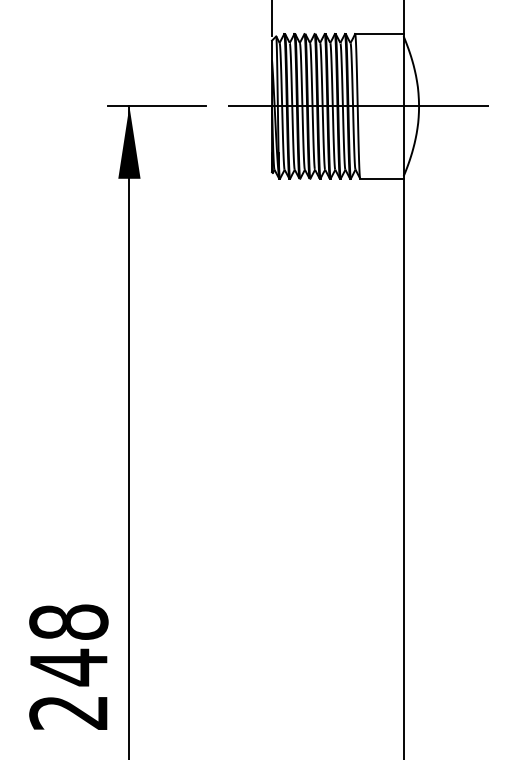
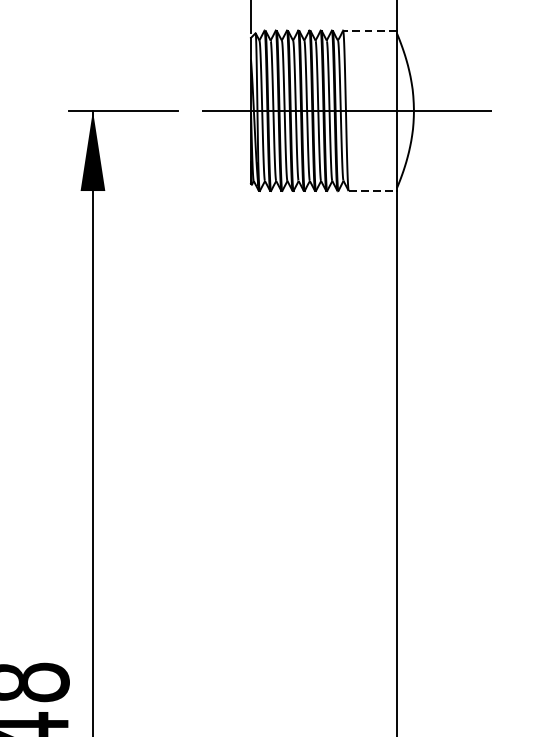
line: (378, 34) -> (368, 31), solid -> dashed
line: (381, 178) -> (372, 190), solid -> dashed

